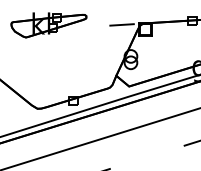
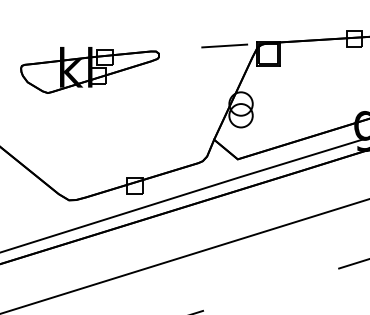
part: (48, 25) -> (89, 71), moved

